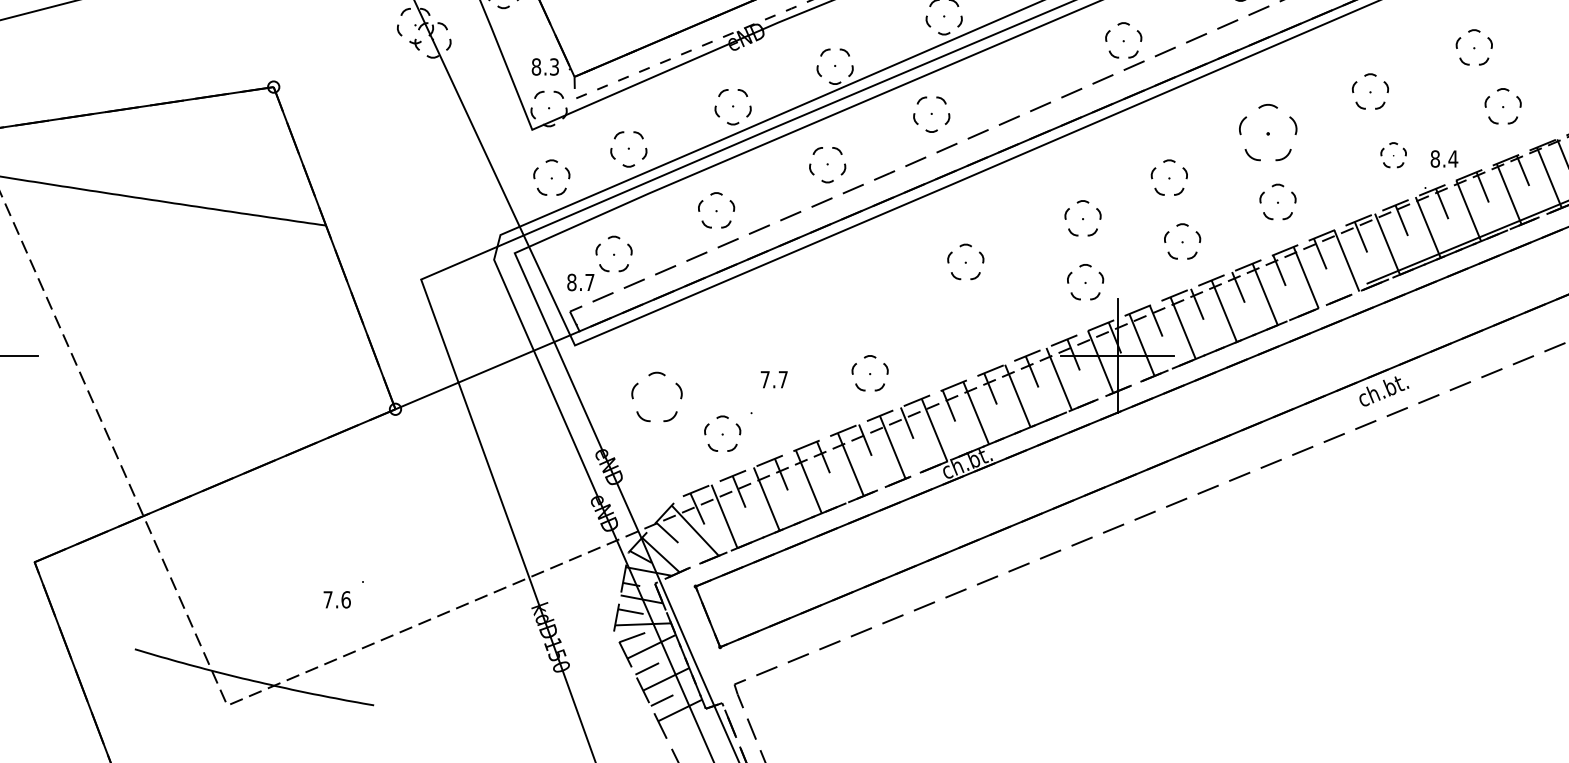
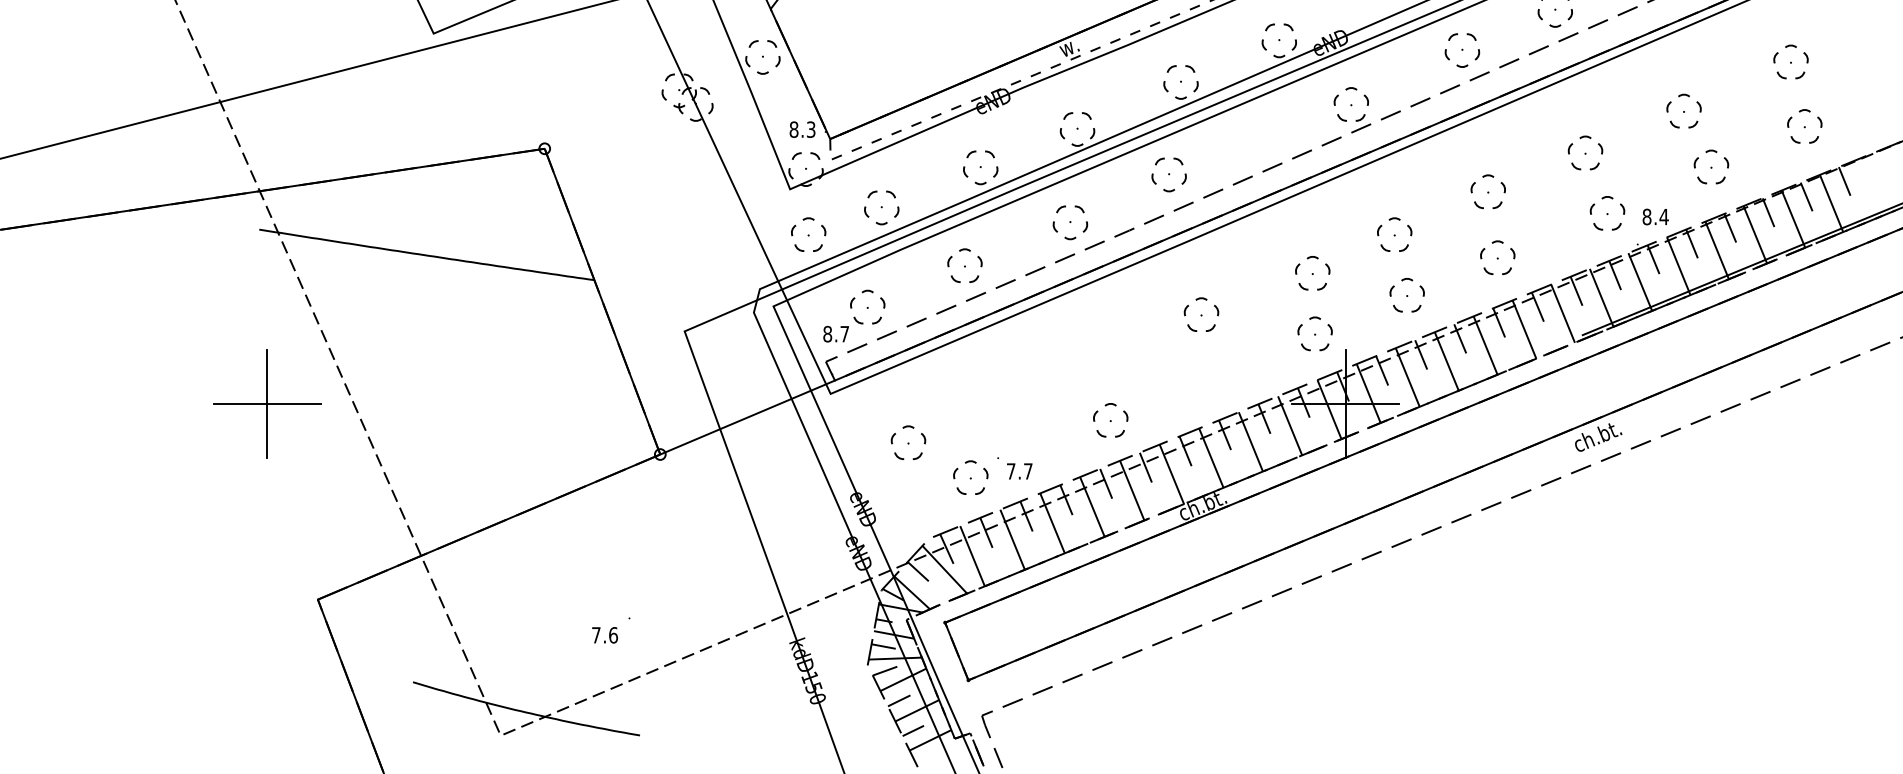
part: (1267, 132) -> (1487, 191), size x0.62
part: (1393, 155) -> (1607, 213), size x1.43
text: (774, 379) -> (1019, 471), moved
part: (657, 396) -> (908, 442), size x0.71

